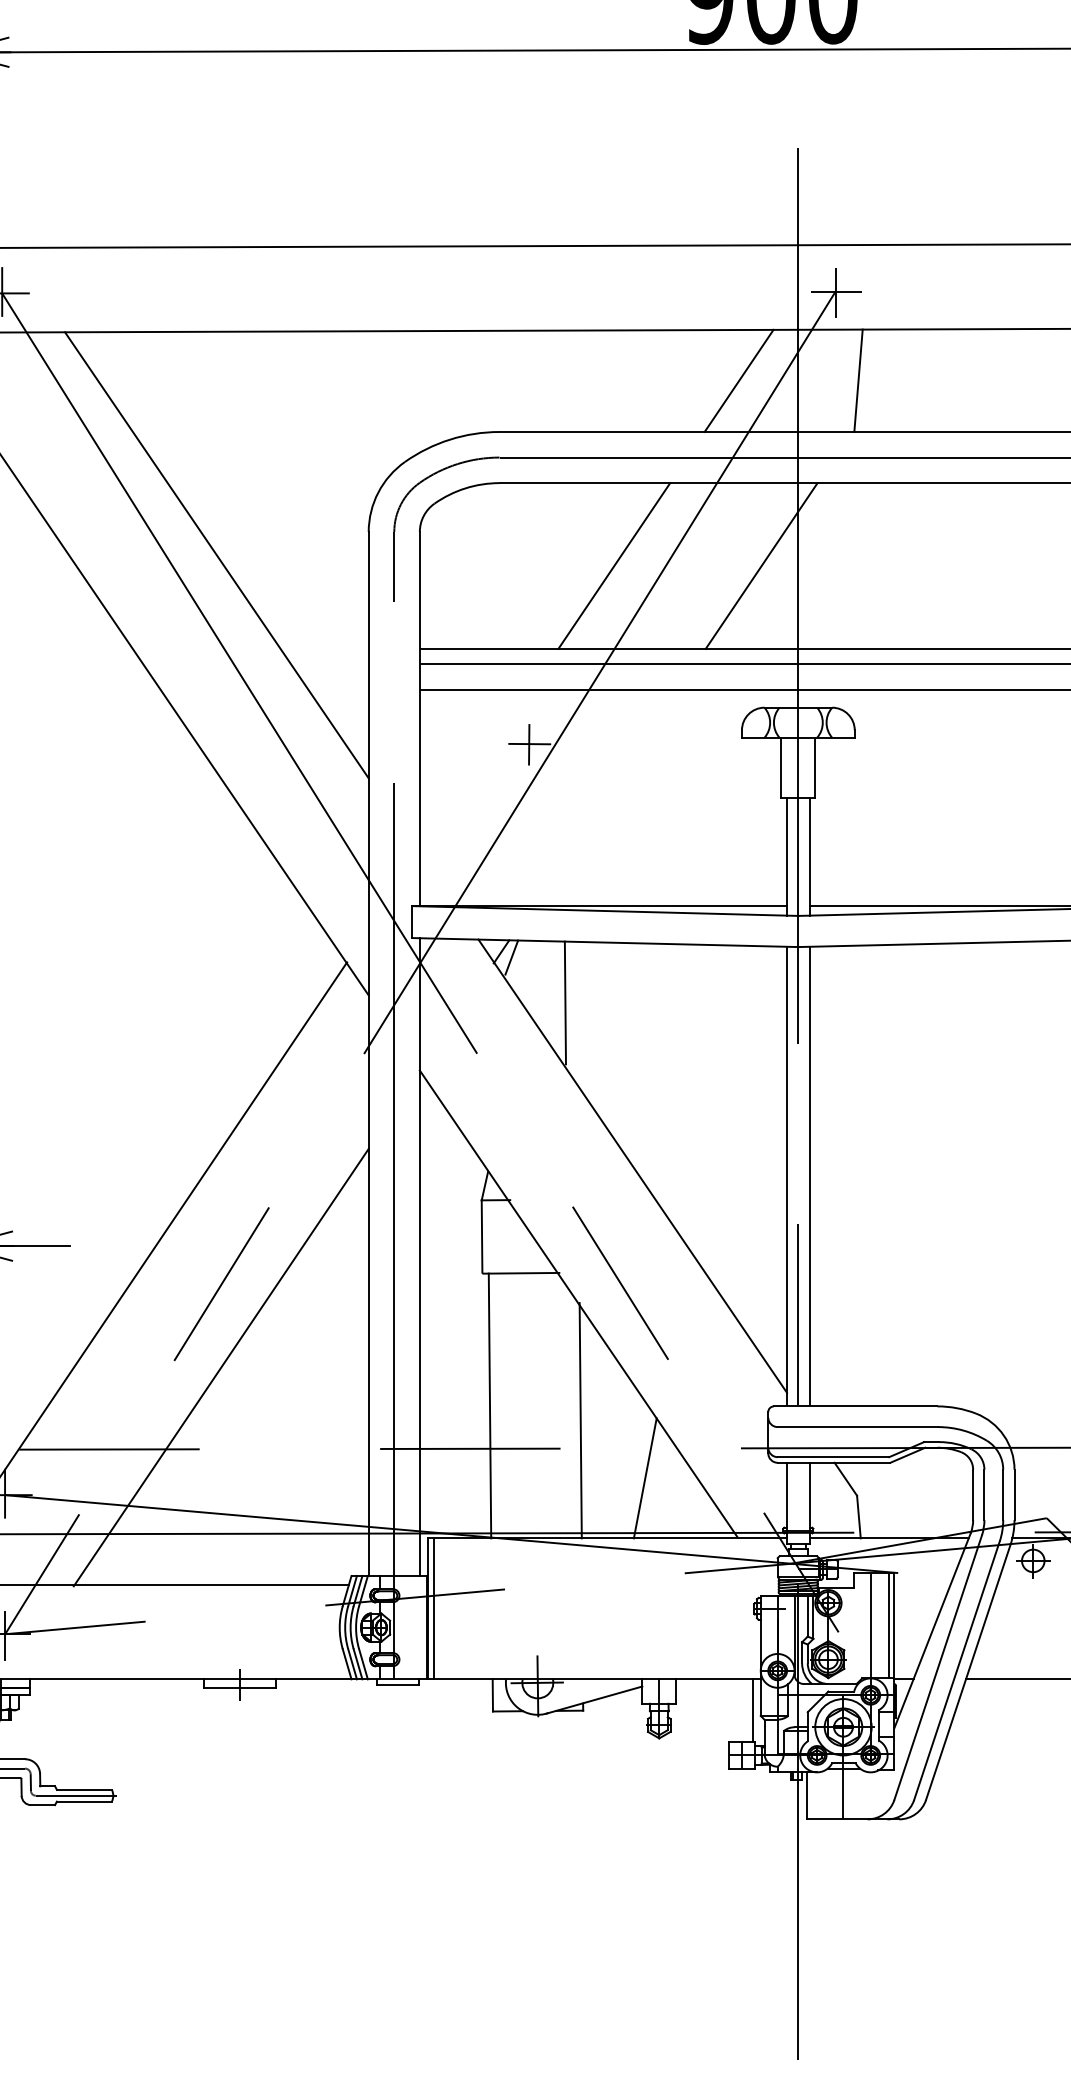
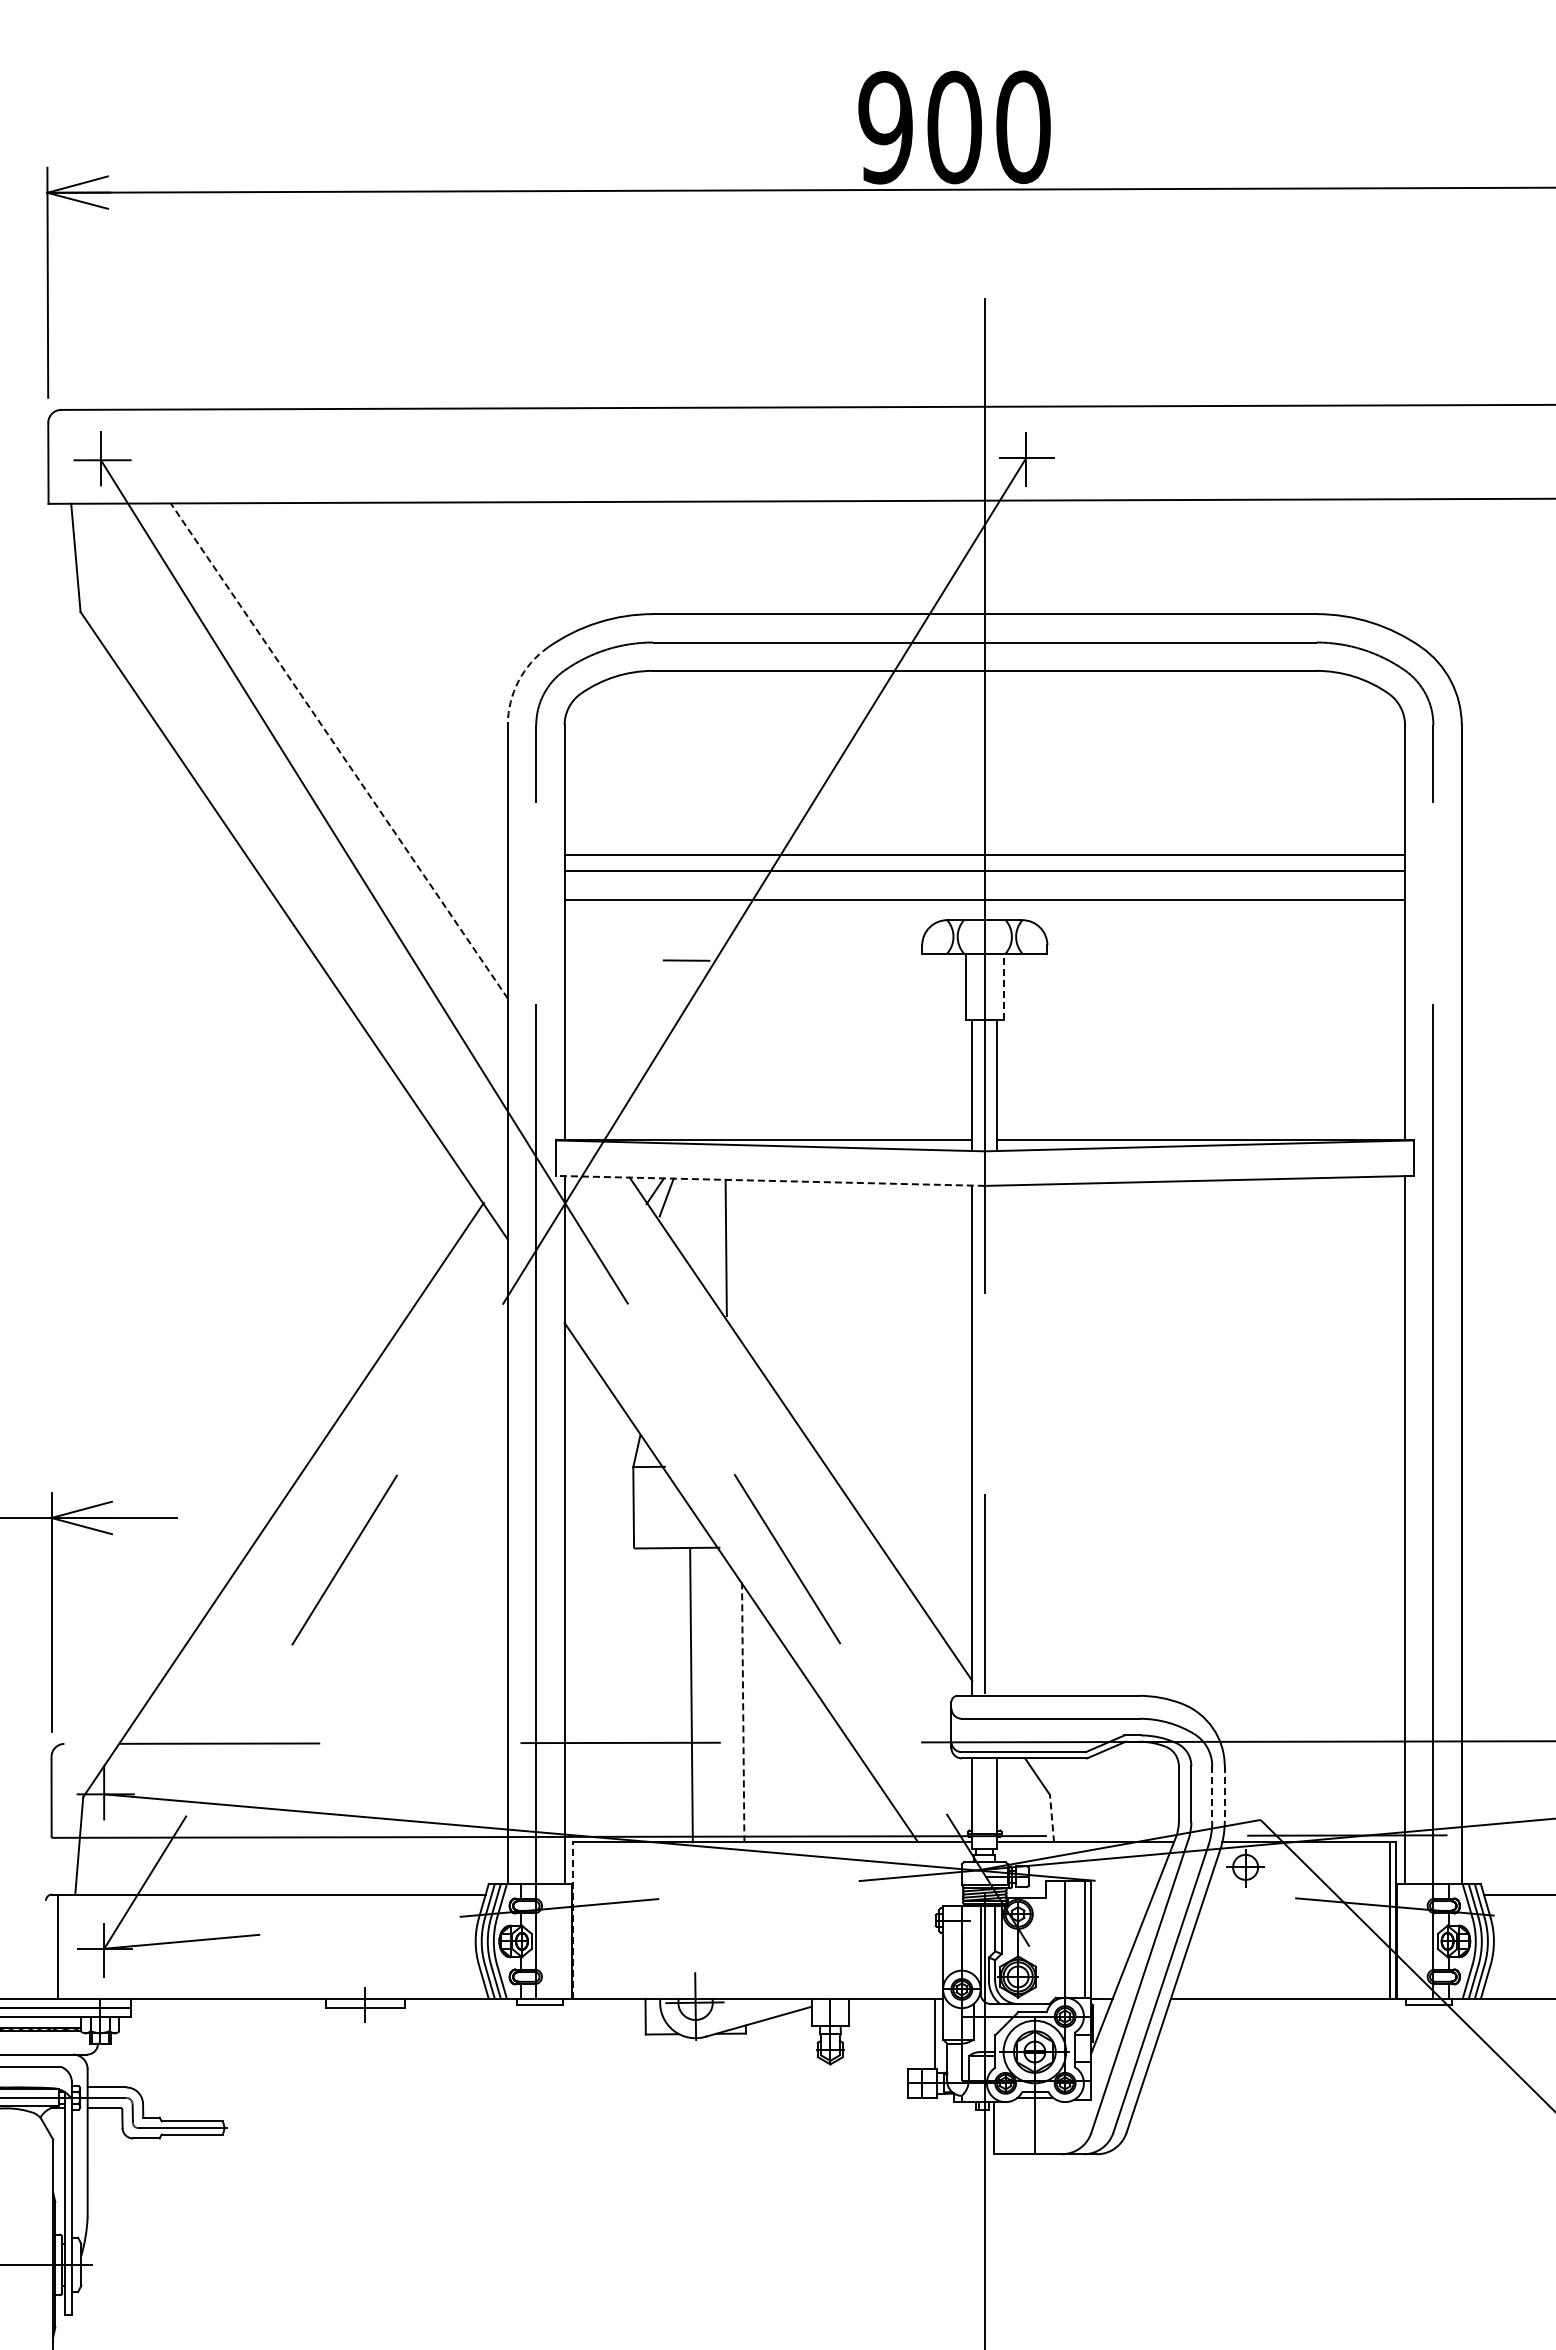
line: (738, 380) -> (918, 557), removed
line: (858, 380) -> (1051, 557), removed
arc: (378, 492) -> (518, 681), solid -> dashed
line: (217, 555) -> (339, 751), solid -> dashed
line: (614, 565) -> (780, 762), removed
line: (762, 565) -> (944, 762), removed
line: (528, 744) -> (685, 961), removed
line: (815, 767) -> (1003, 986), solid -> dashed
line: (604, 942) -> (769, 1180), solid -> dashed
line: (809, 1175) -> (997, 1439), removed
line: (220, 1367) -> (343, 1652), removed
line: (490, 1406) -> (691, 1695), moved
line: (580, 1420) -> (743, 1711), solid -> dashed
line: (644, 1478) -> (814, 1775), removed
line: (1003, 1495) -> (1212, 1794), solid -> dashed
line: (1014, 1495) -> (1224, 1794), solid -> dashed
line: (859, 1516) -> (1052, 1818), solid -> dashed
line: (427, 1608) -> (573, 1920), solid -> dashed
line: (434, 1608) -> (580, 1920), removed

